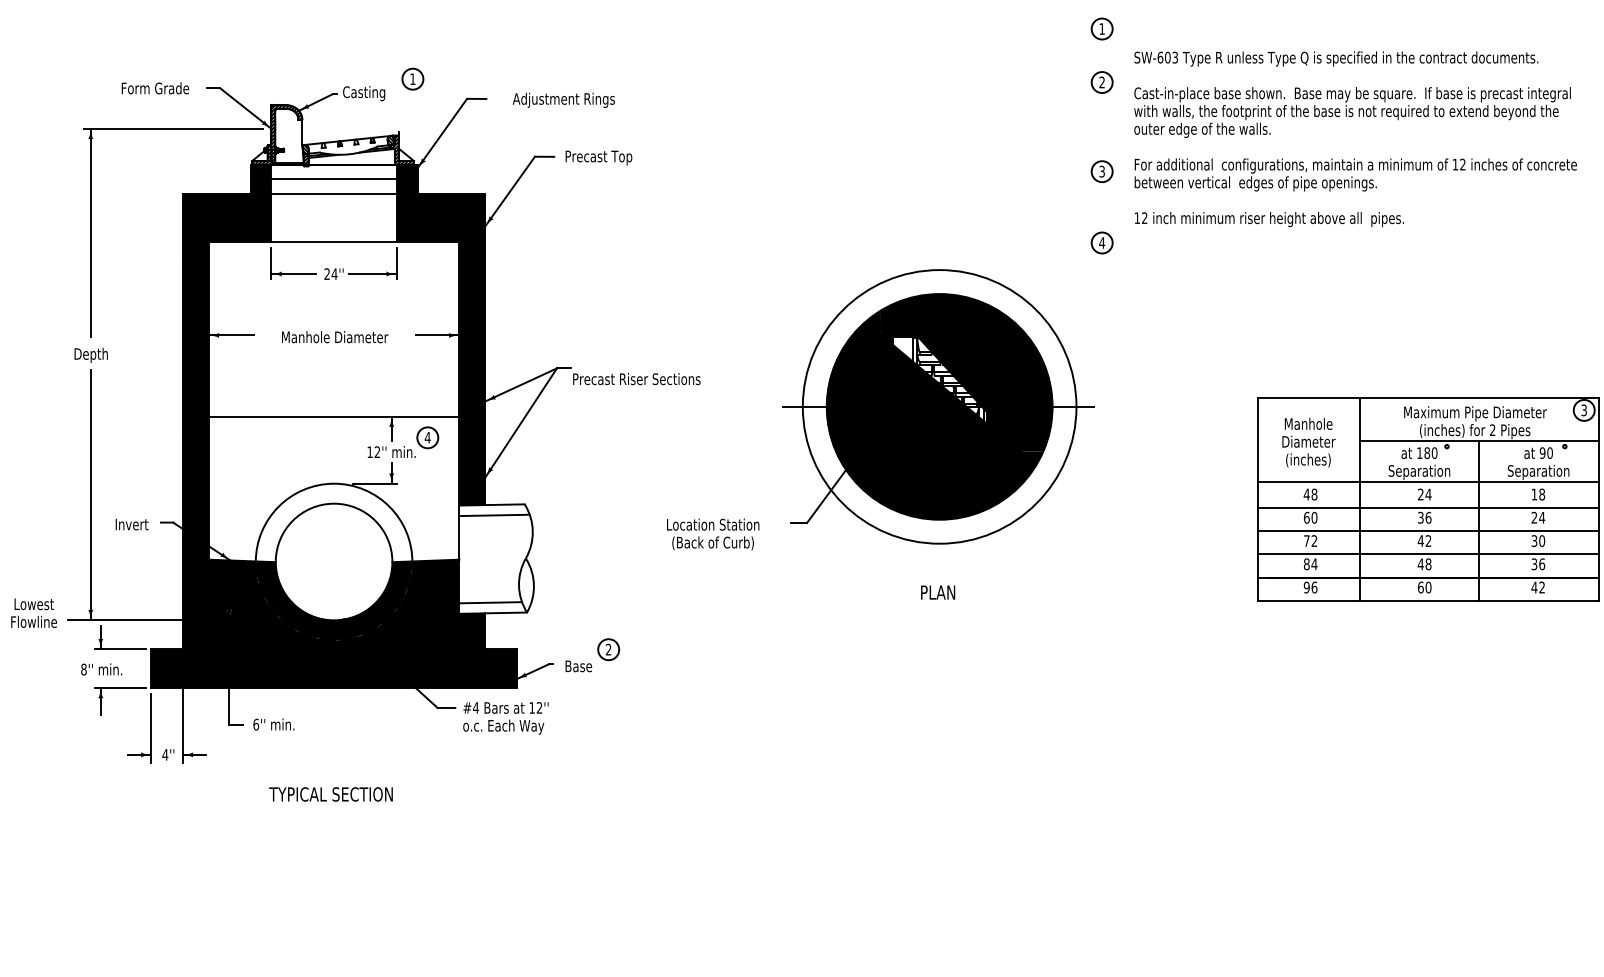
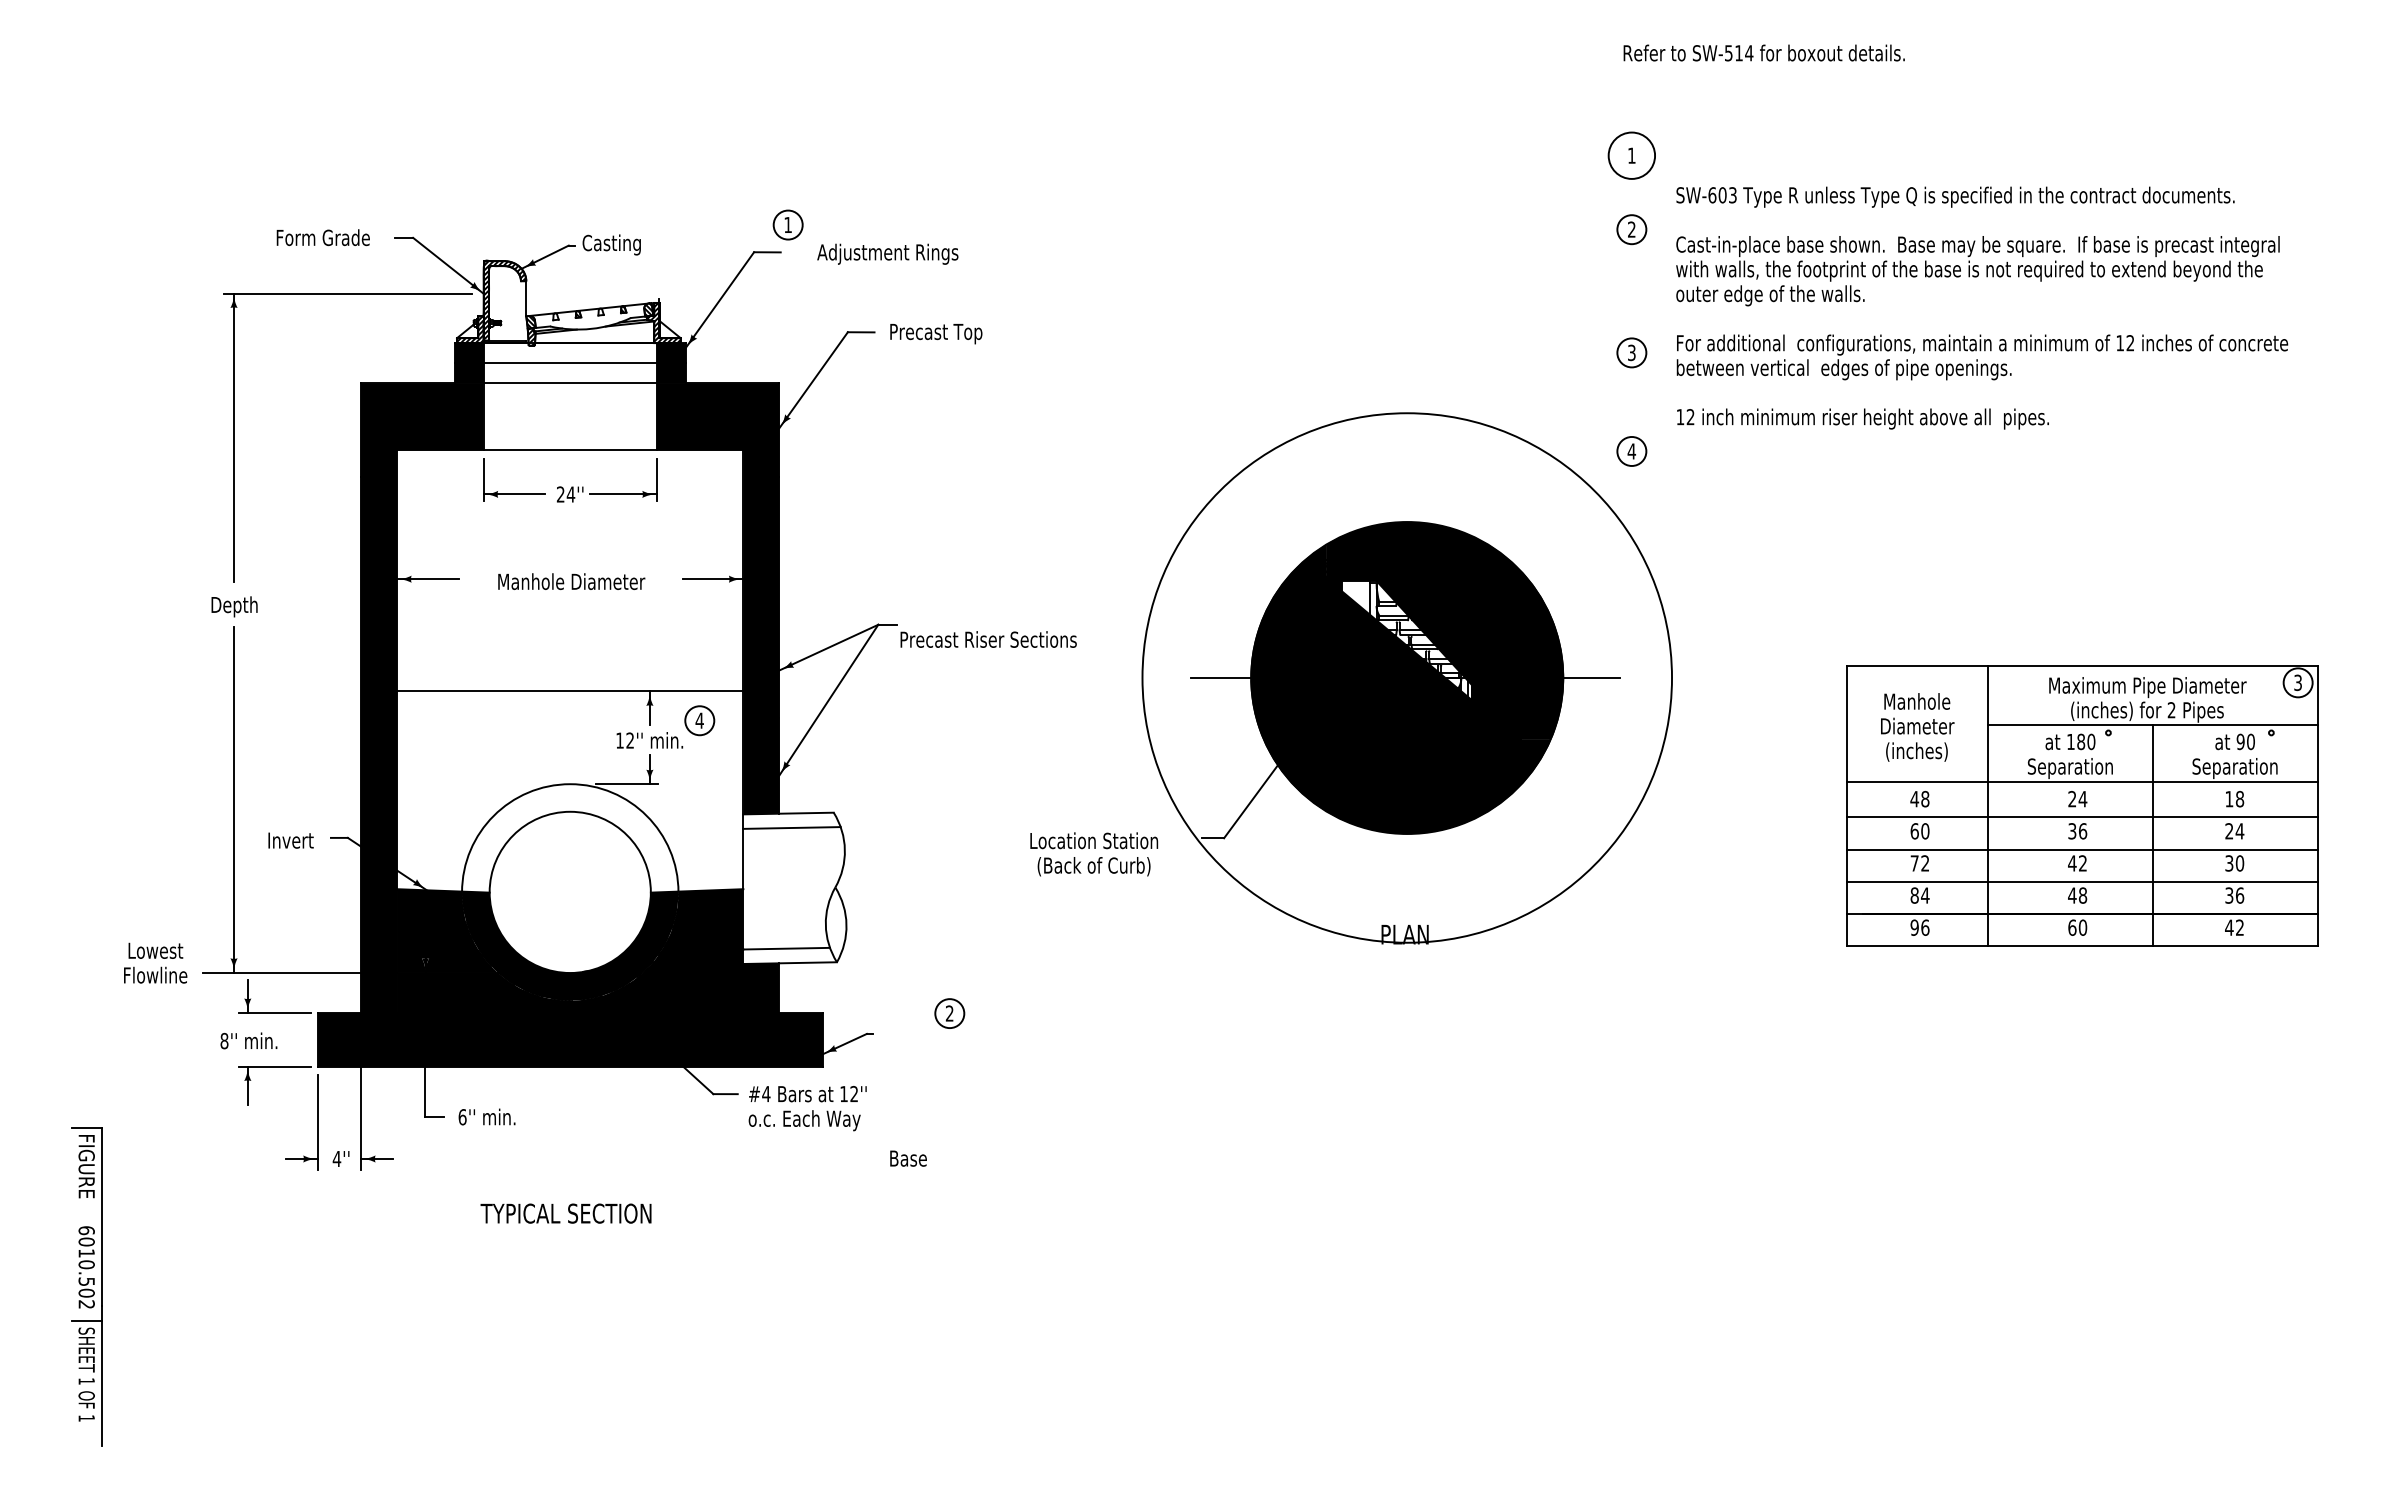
circle: (1101, 28) -> (1631, 155), size x1.6
part: (412, 78) -> (787, 224), moved
circle: (939, 406) -> (1407, 677), size x1.4
text: (578, 666) -> (908, 1158), moved

